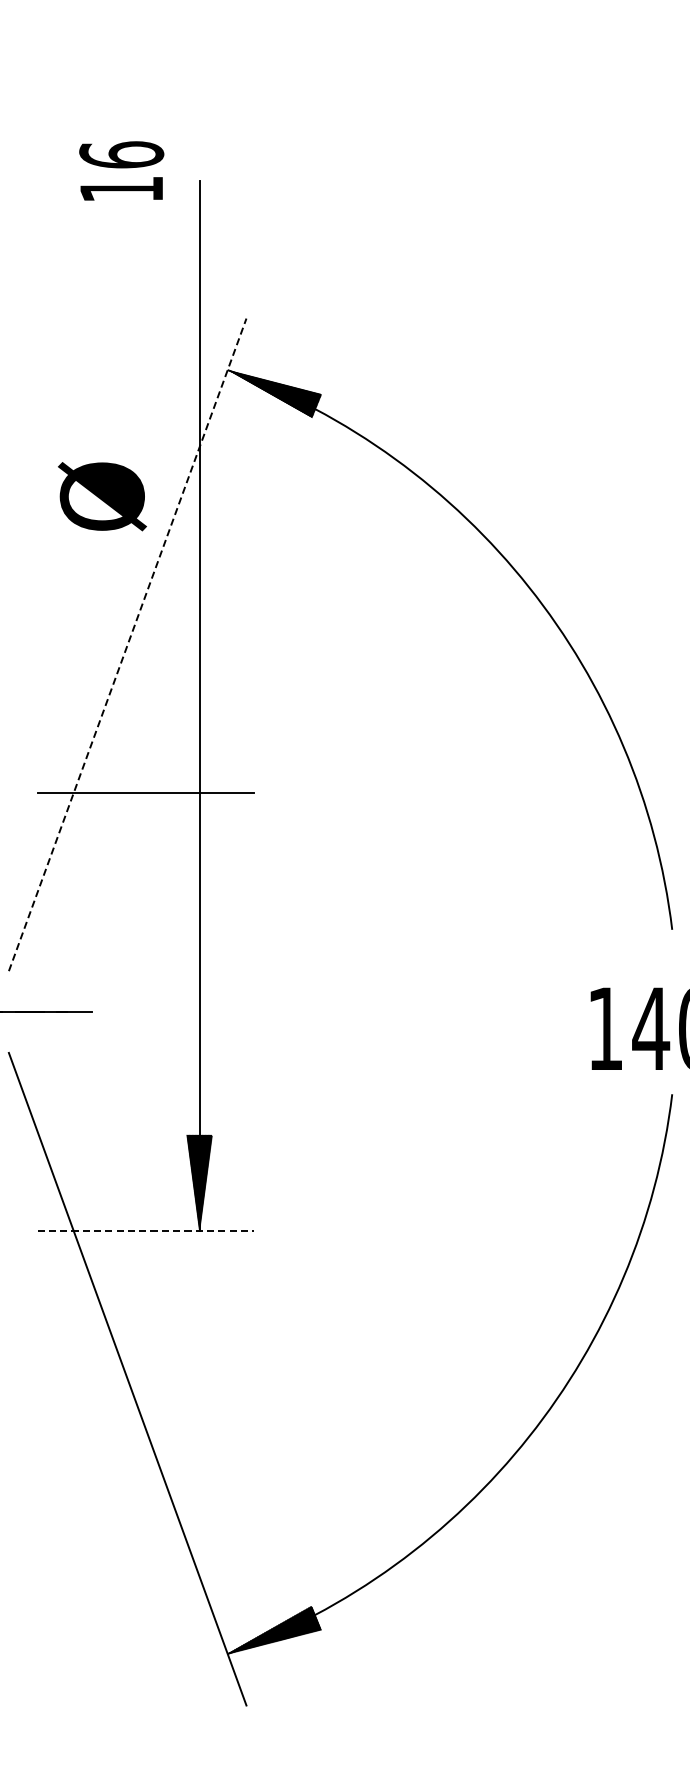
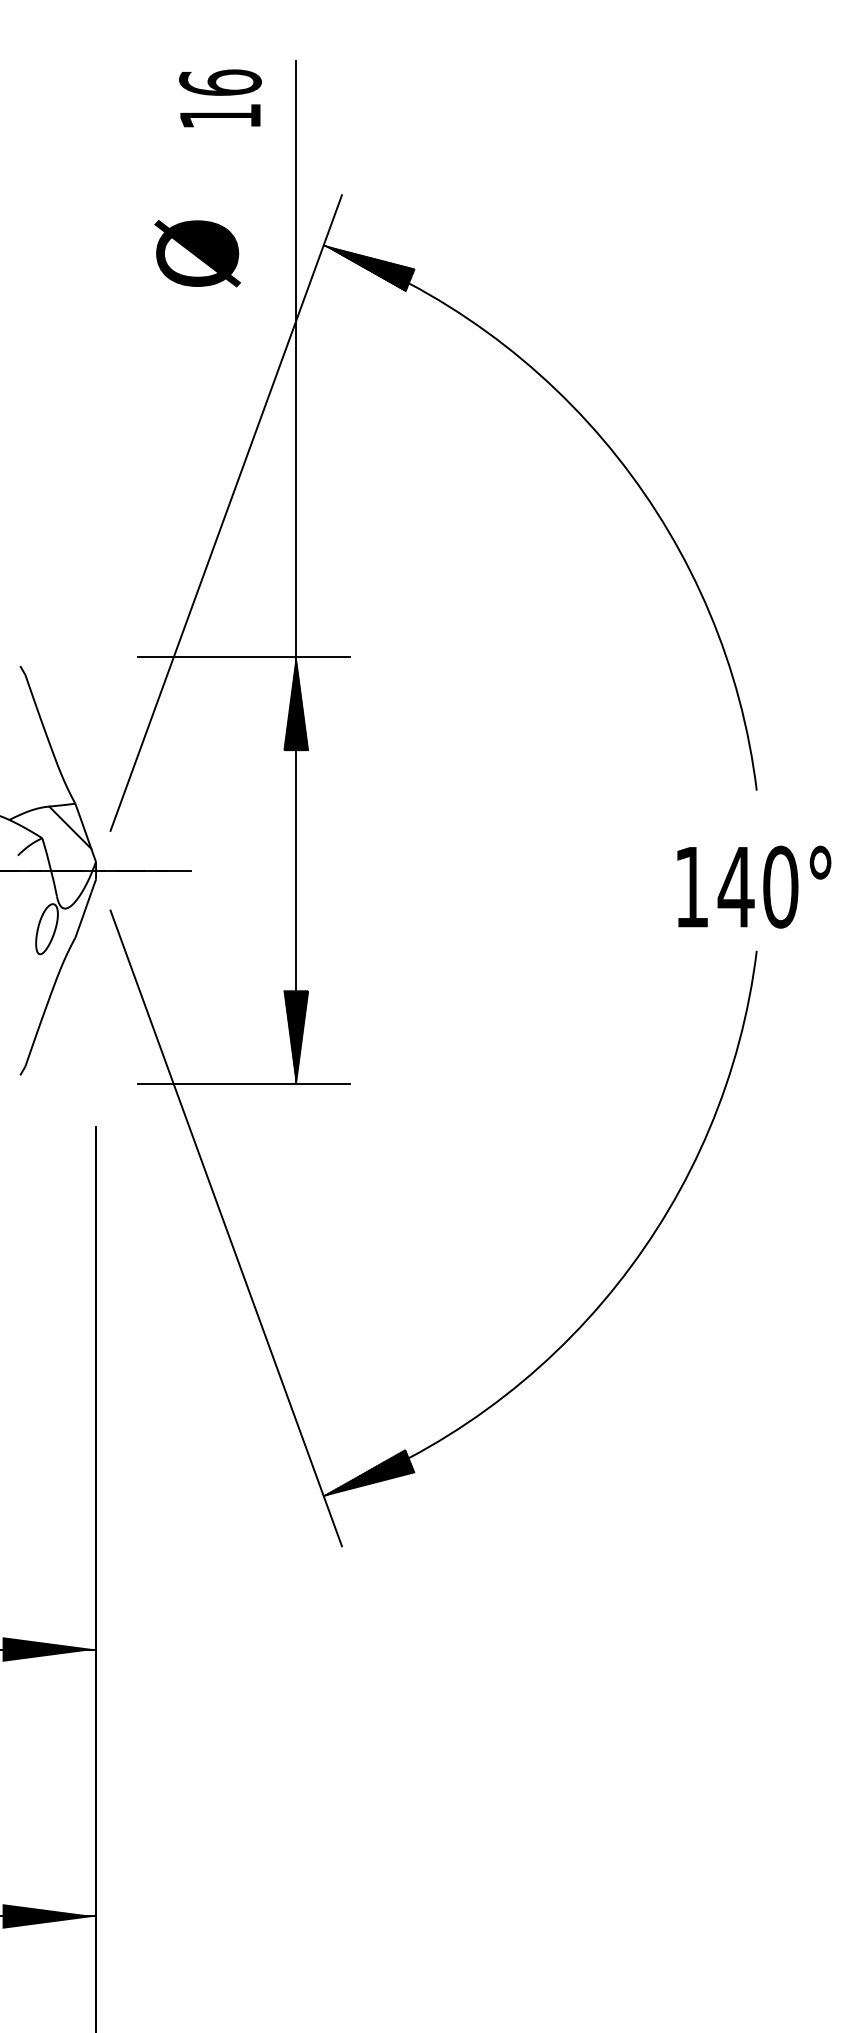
text: (121, 171) -> (220, 98), moved
text: (102, 496) -> (197, 253), moved
line: (127, 644) -> (226, 512), dashed -> solid
hatch: (199, 840) -> (296, 703), added
line: (146, 1231) -> (244, 1084), dashed -> solid

